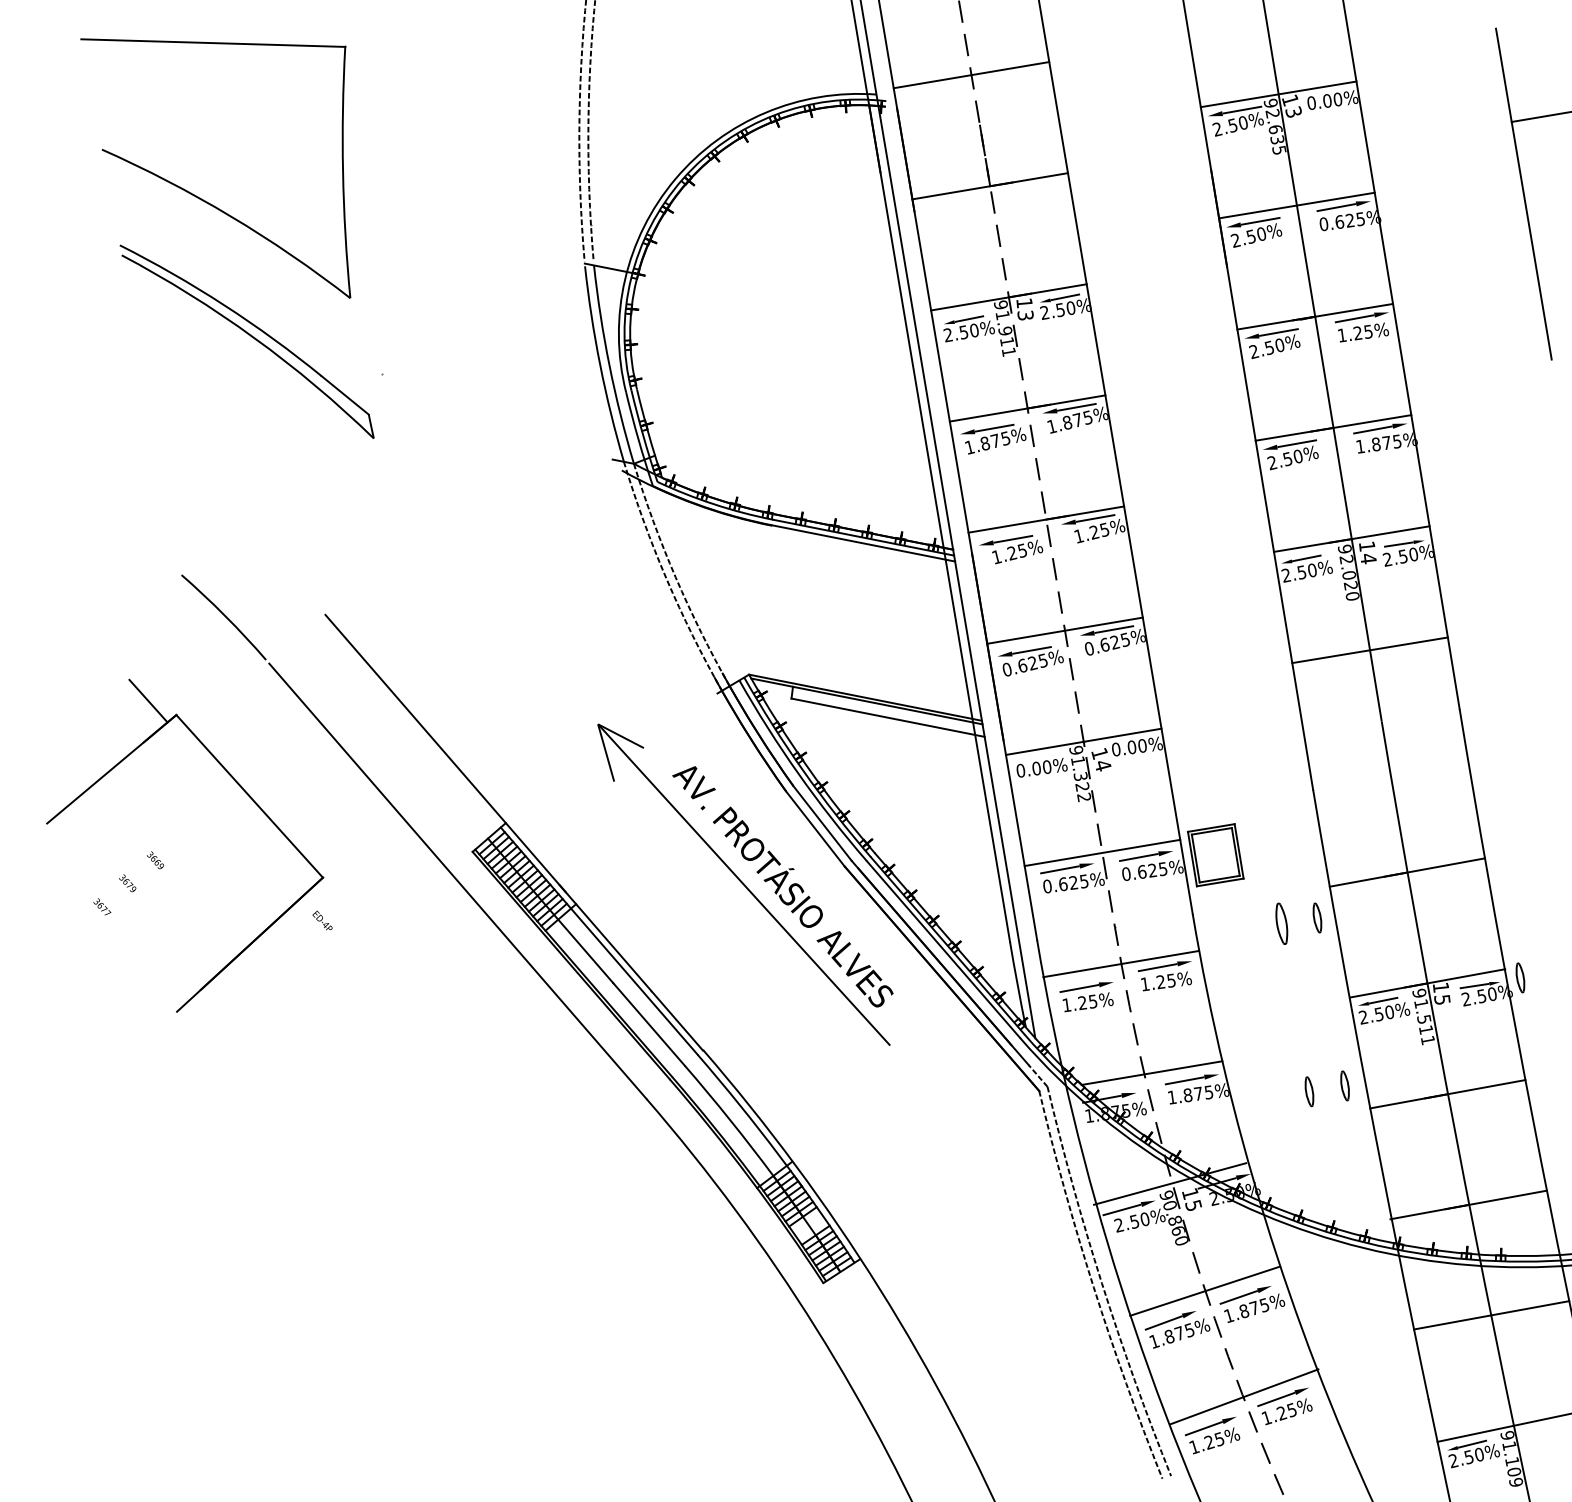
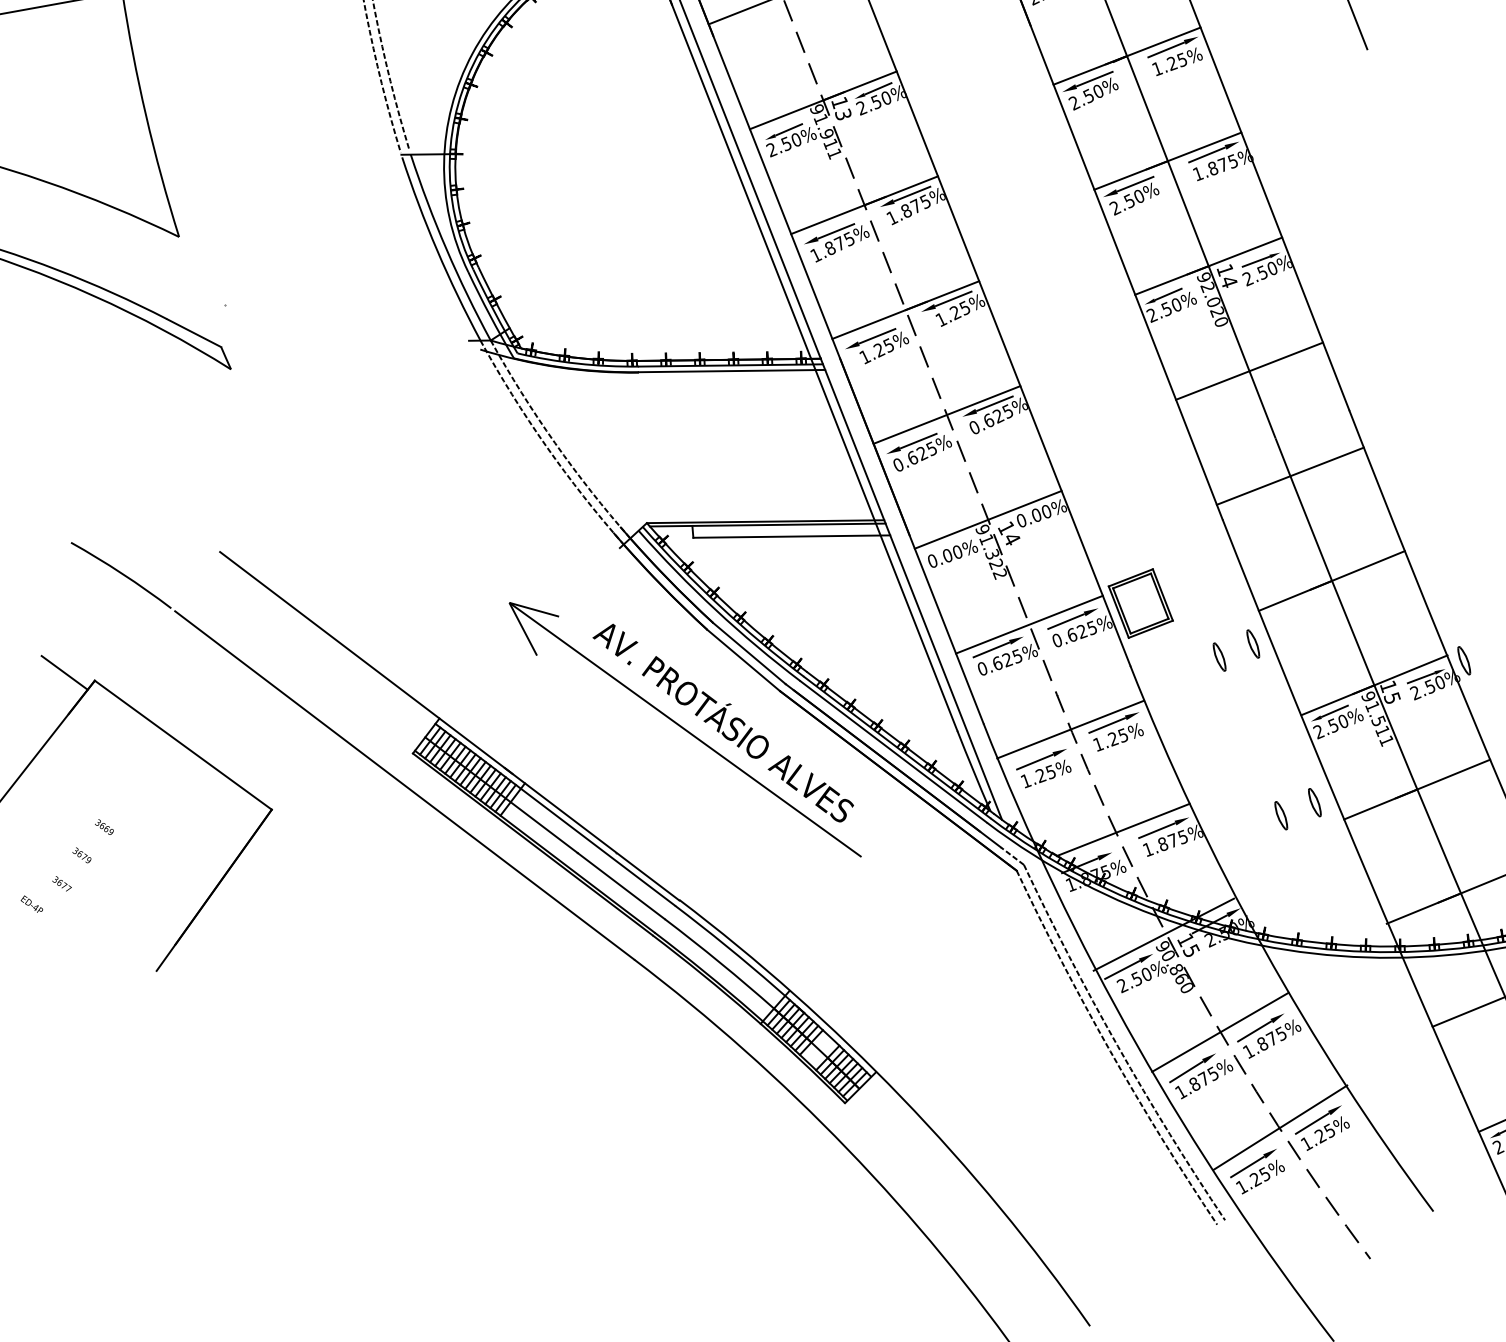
line: (1388, 761) -> (1290, 476), added
text: (322, 920) -> (31, 904), moved
part: (1281, 923) -> (1219, 656), size x0.71

